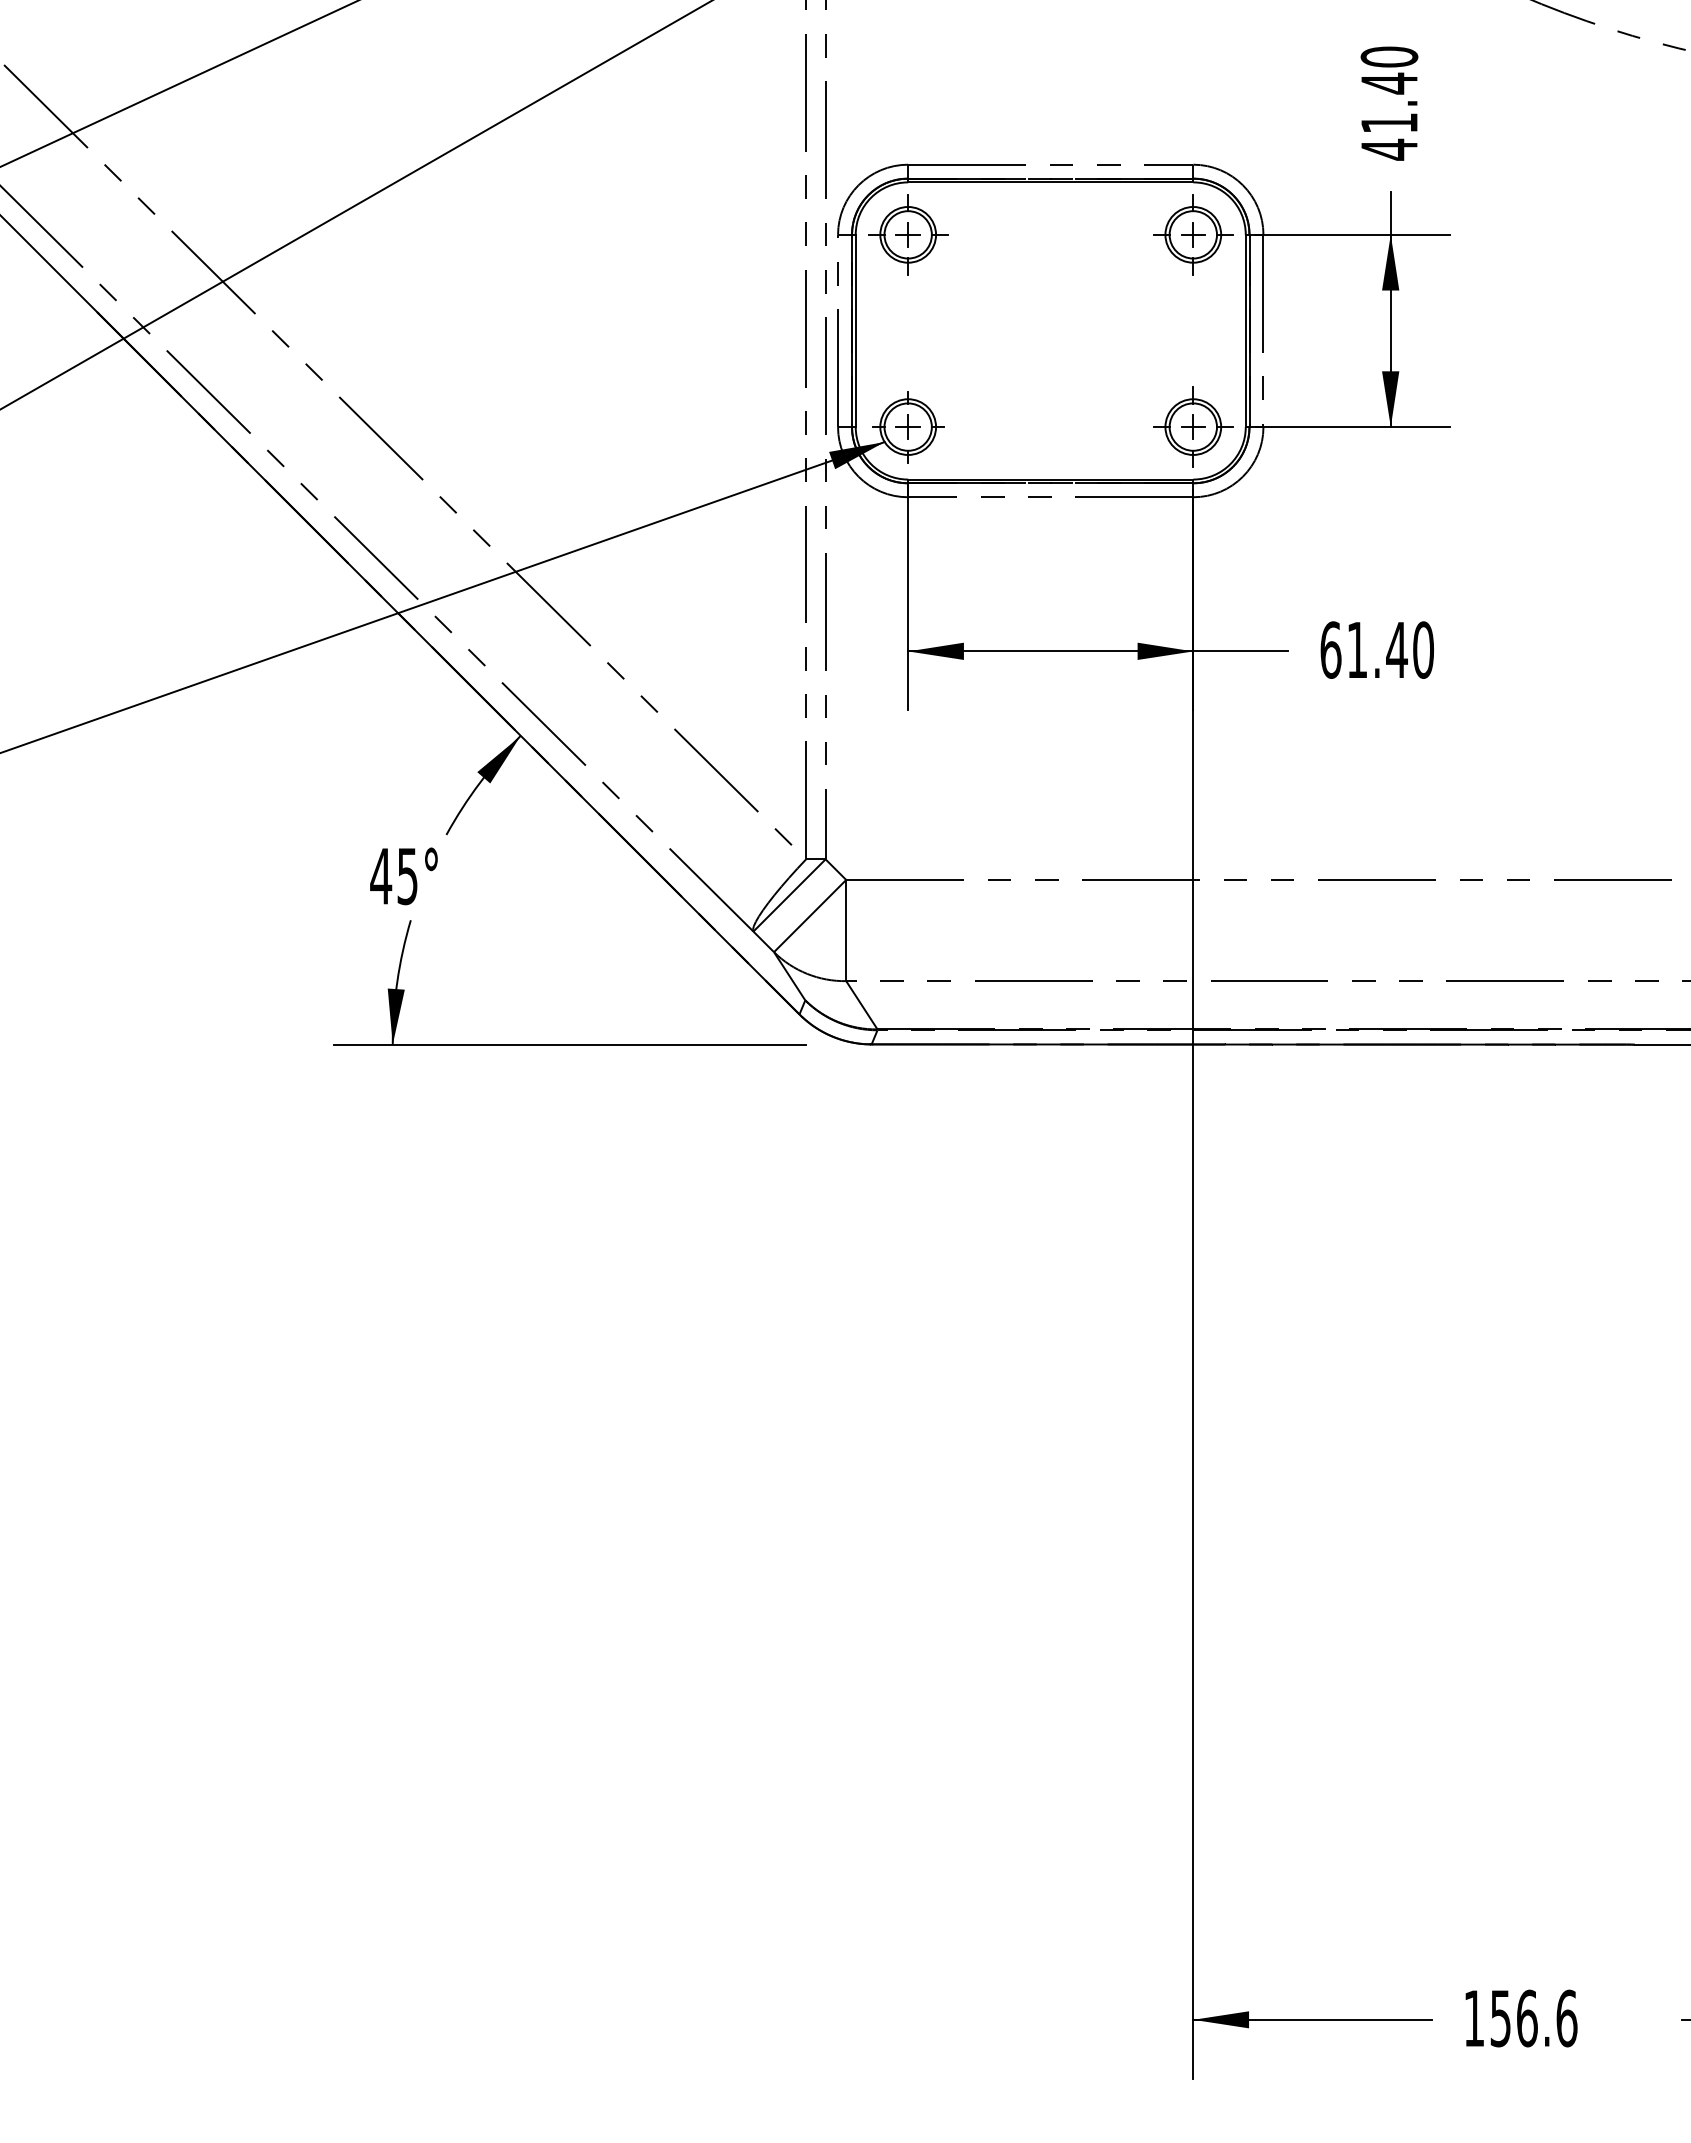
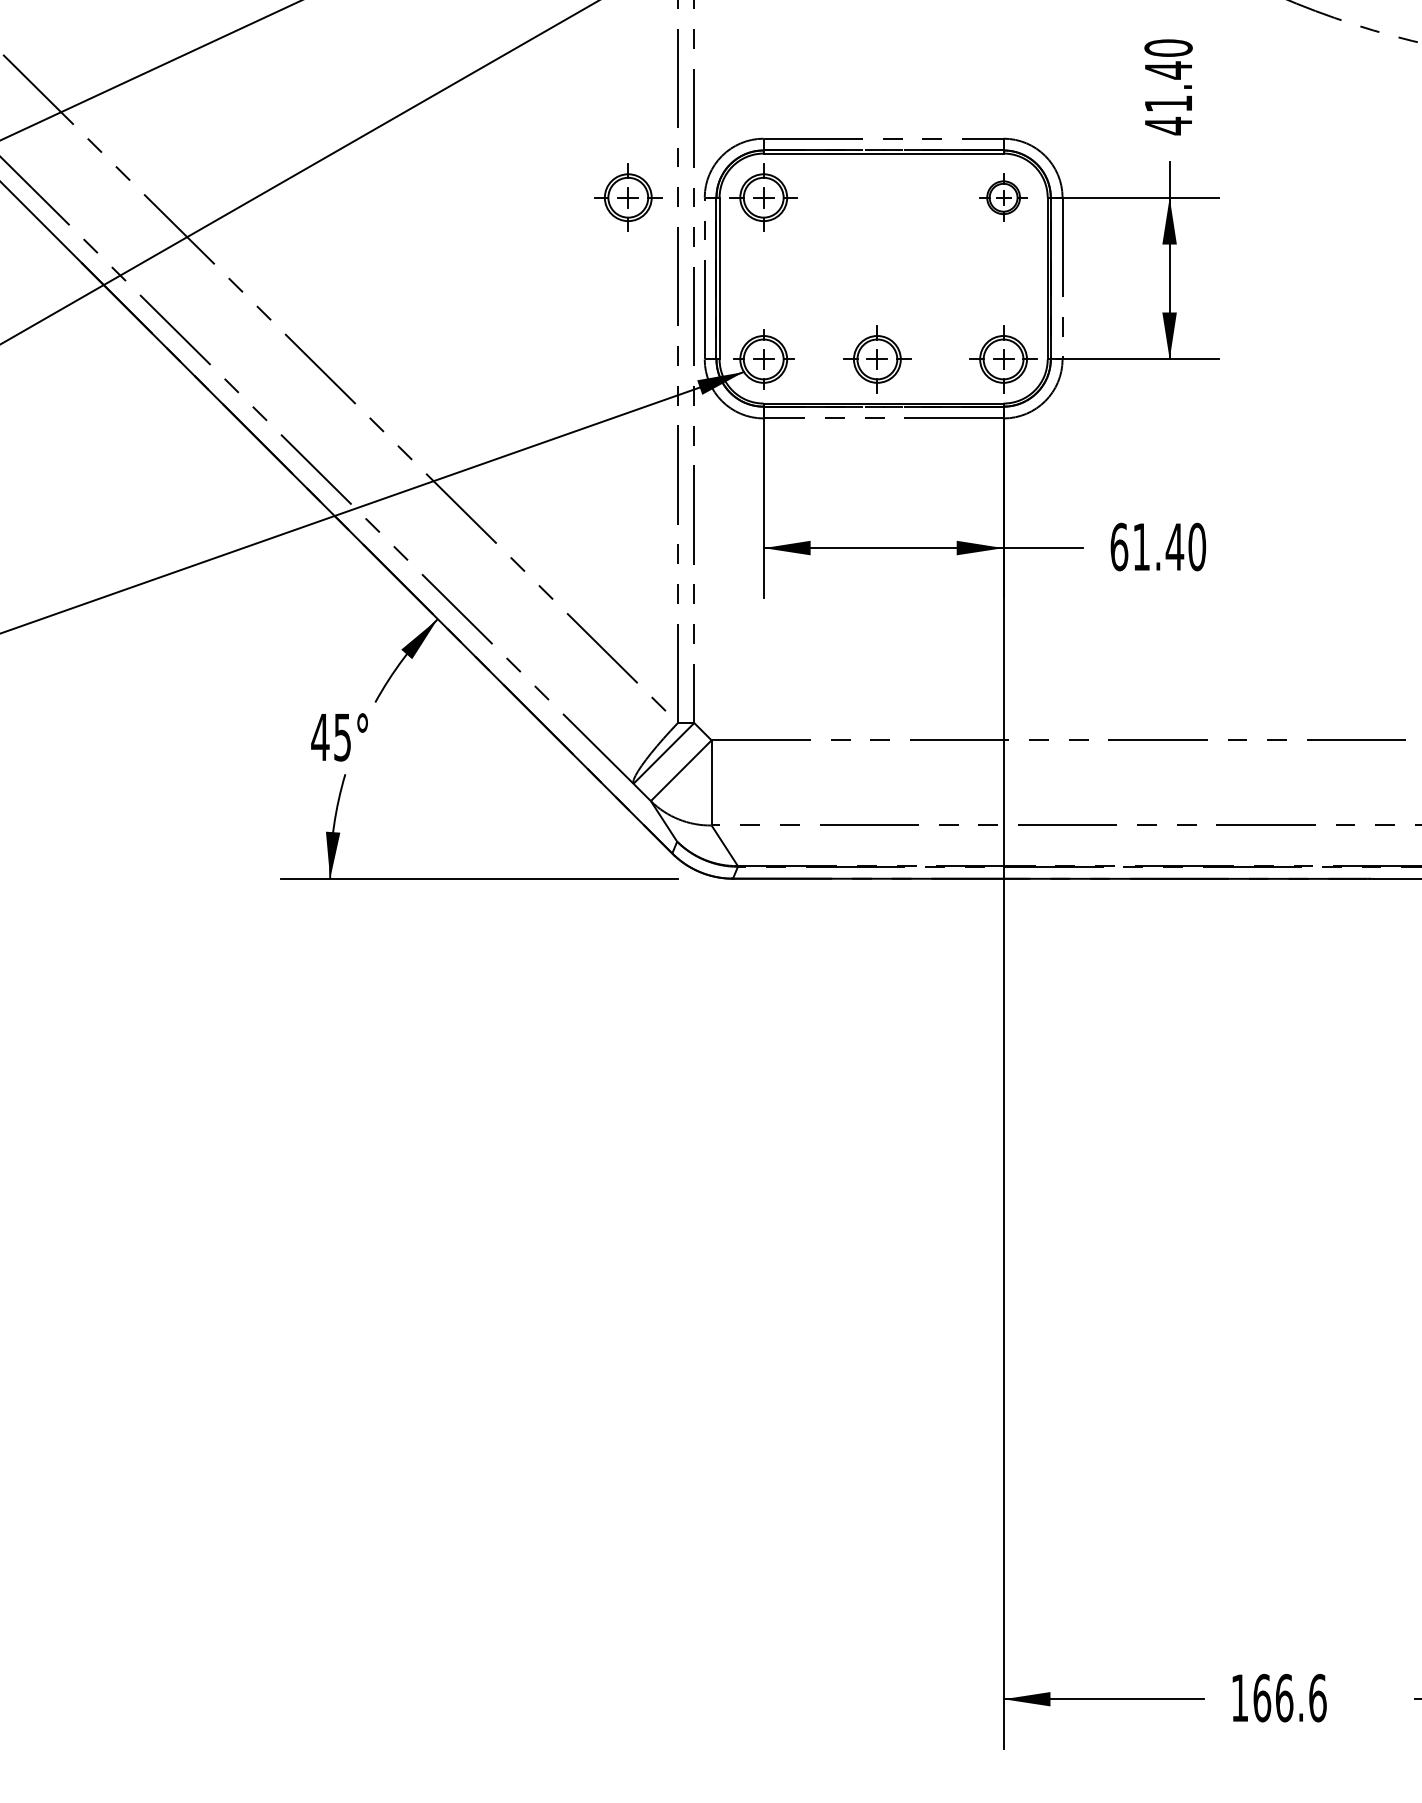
part: (747, 234) -> (628, 197), added
part: (1193, 234) -> (1003, 197), size x0.7
part: (1043, 426) -> (877, 358), added
text: (1500, 2018) -> (1261, 1698), 156.6 -> 166.6

